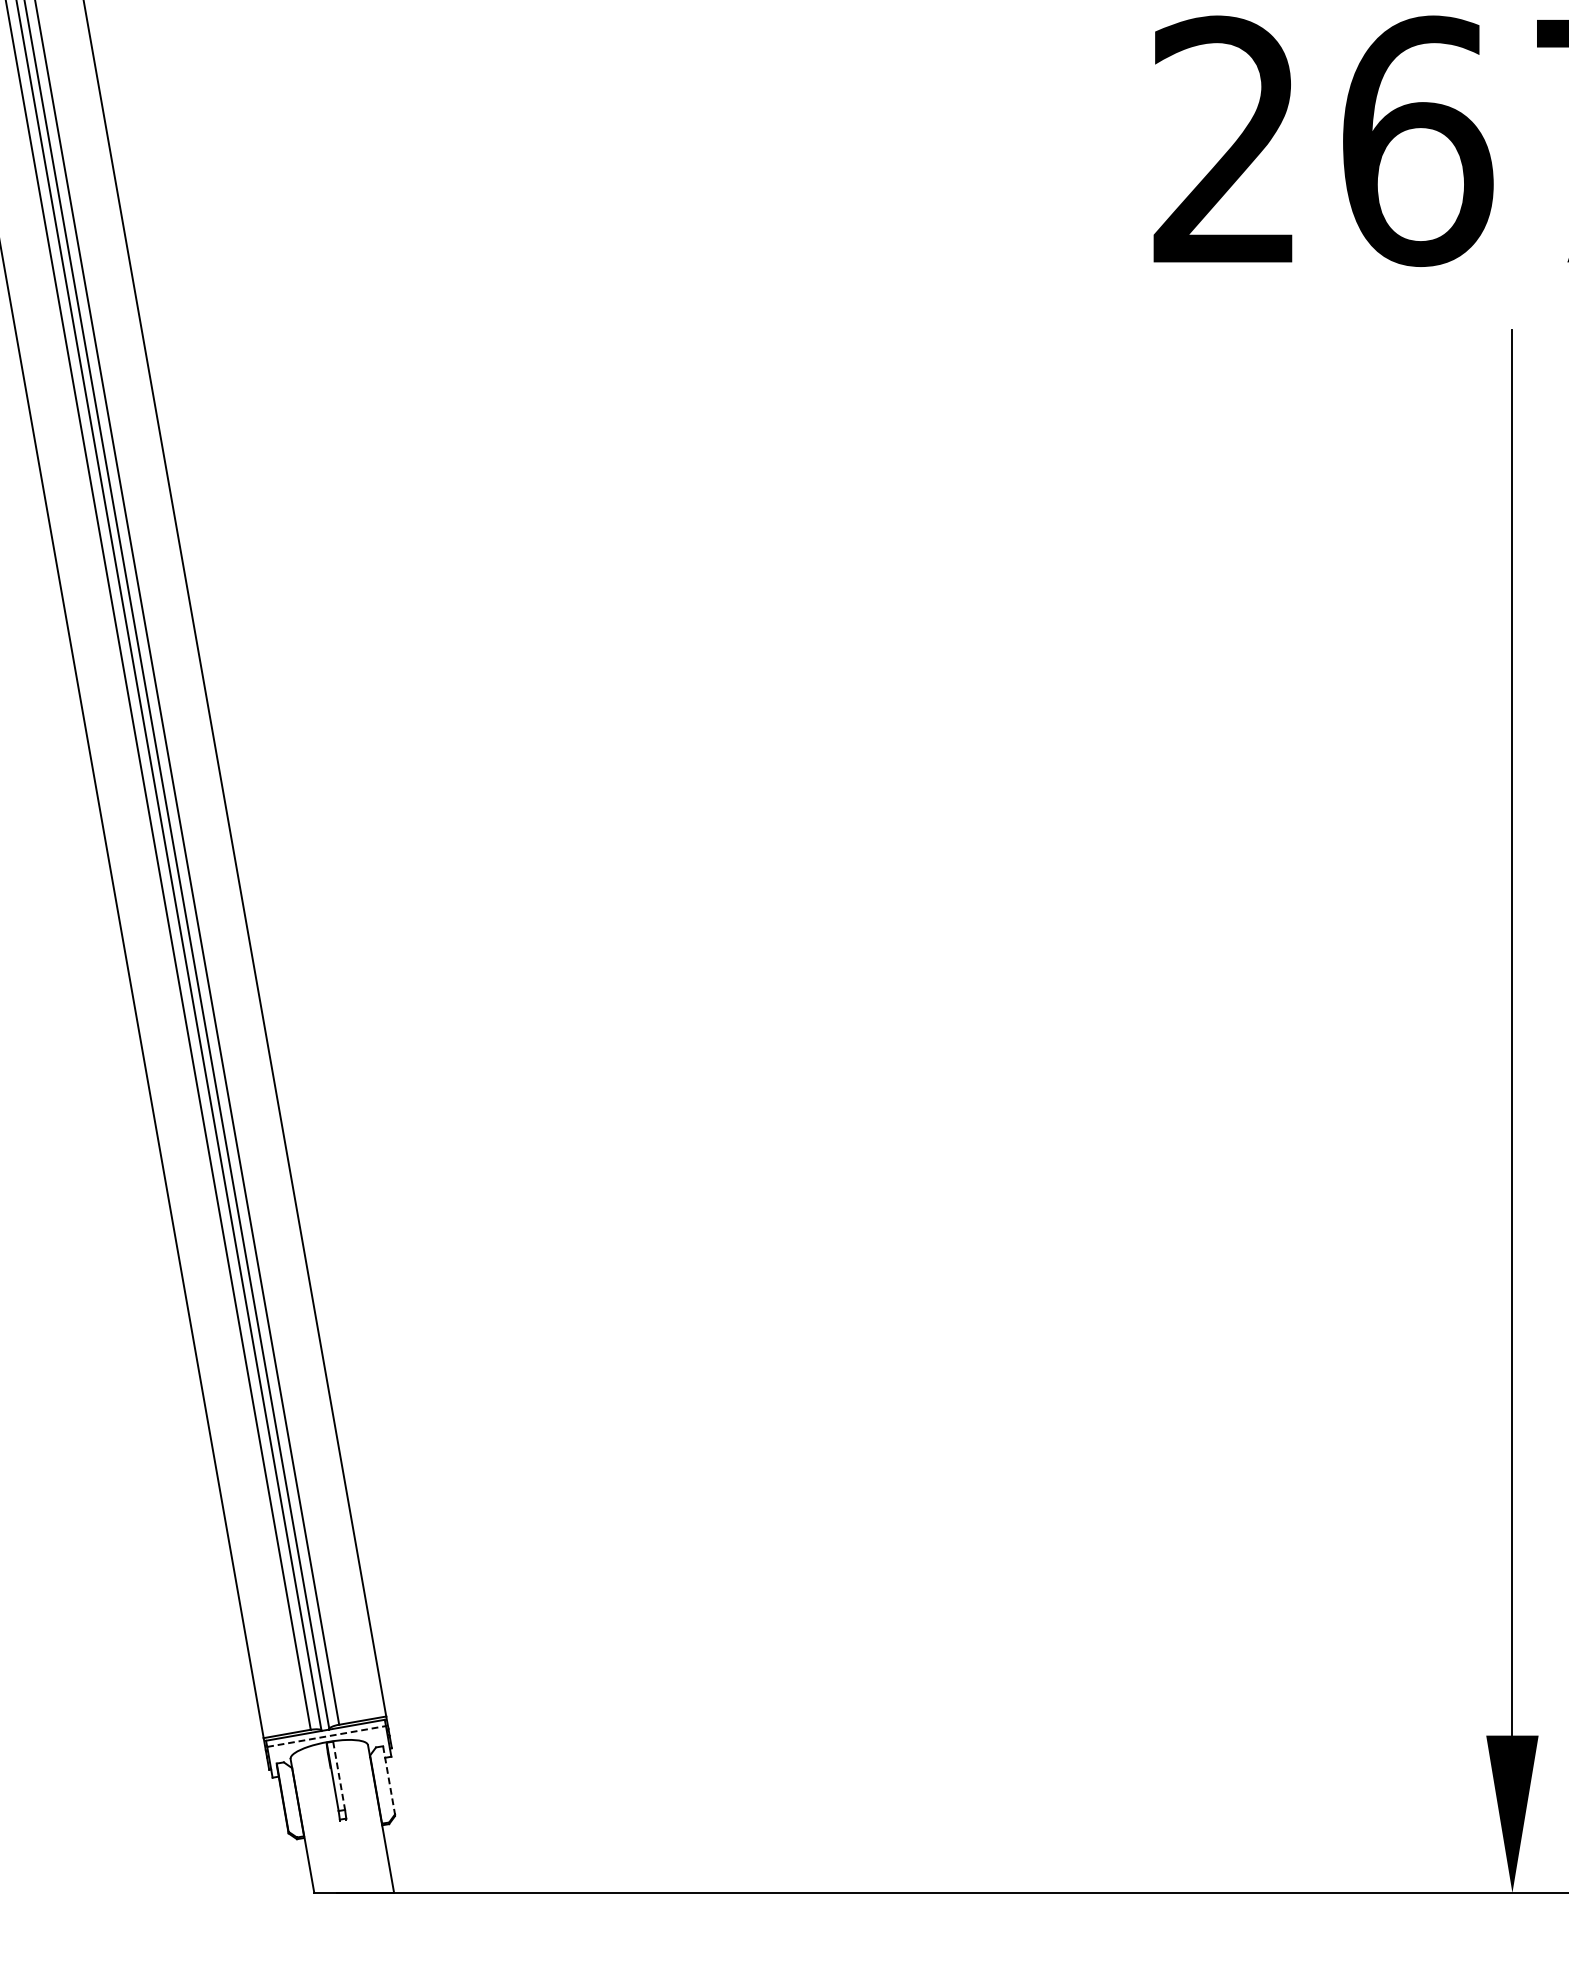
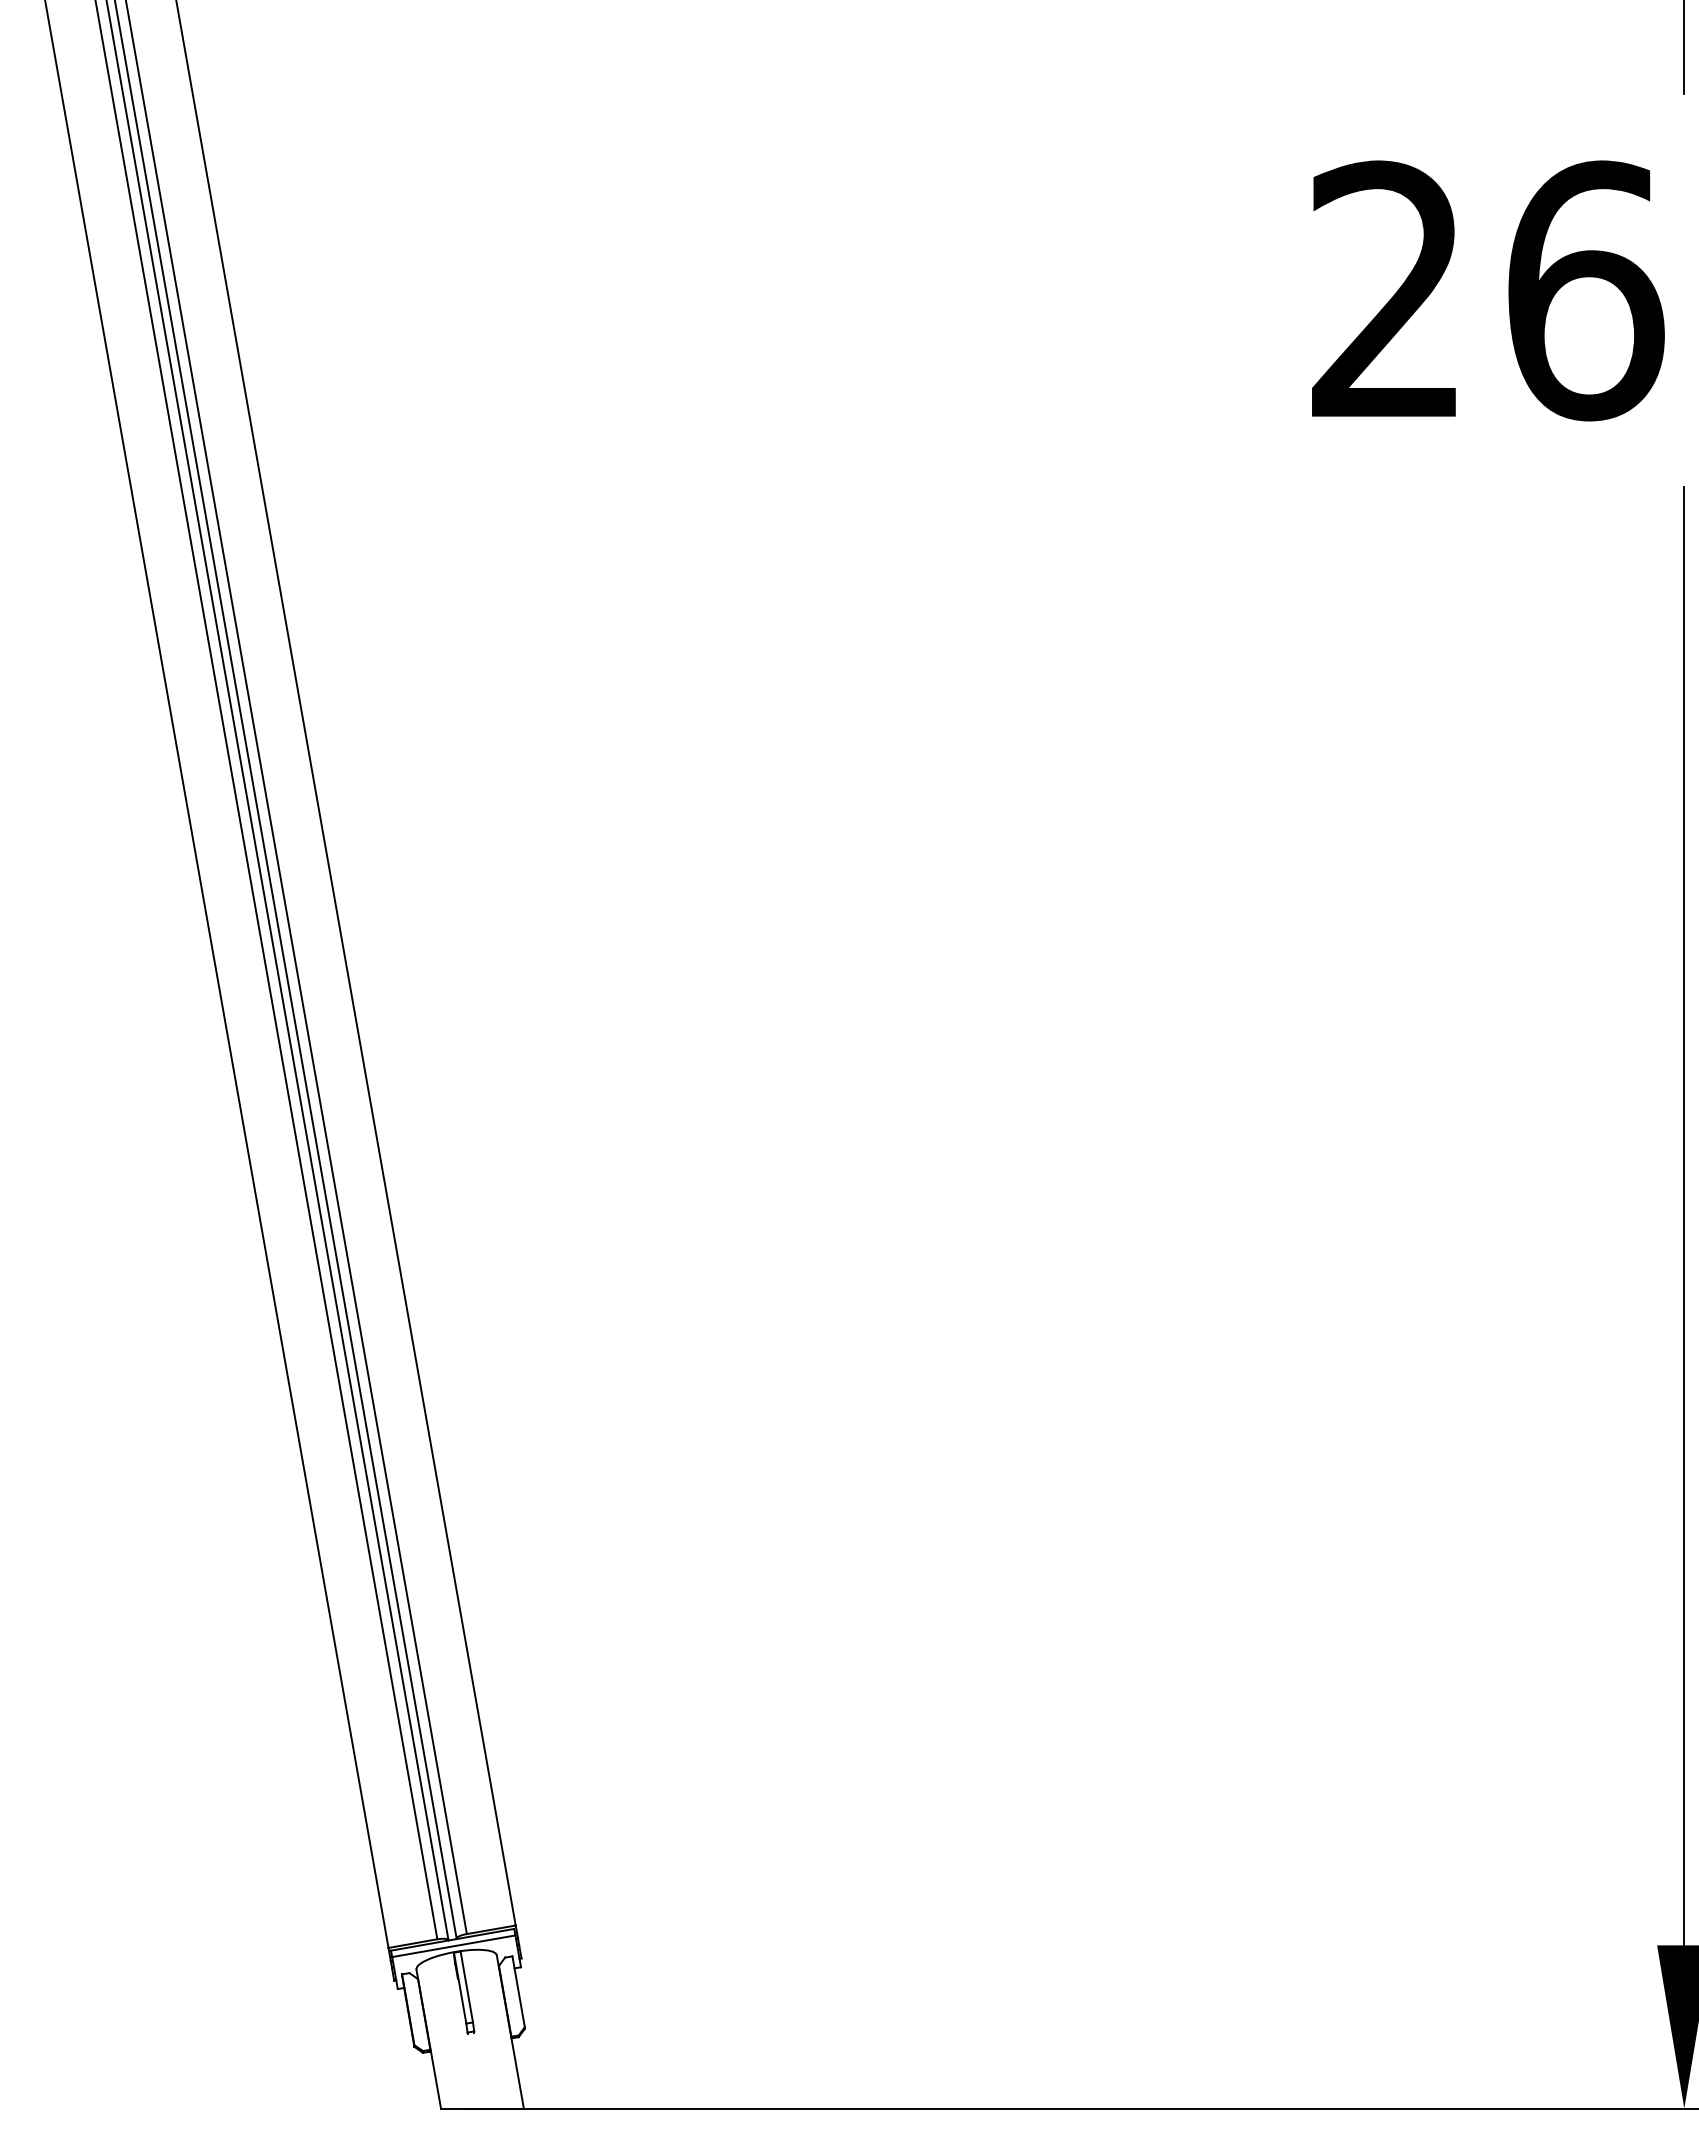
line: (326, 1736) -> (453, 1946), dashed -> solid
line: (338, 1776) -> (466, 1987), dashed -> solid
line: (388, 1780) -> (518, 1991), dashed -> solid

